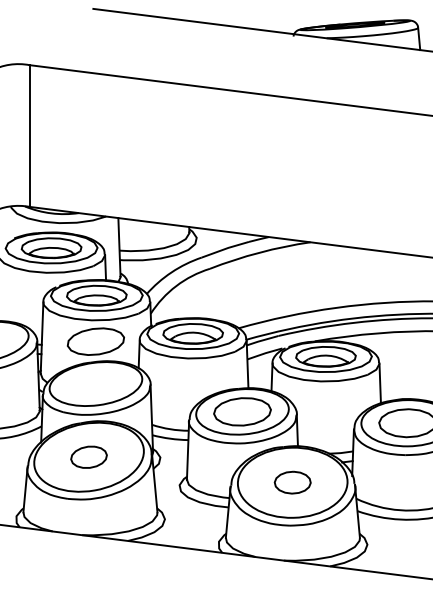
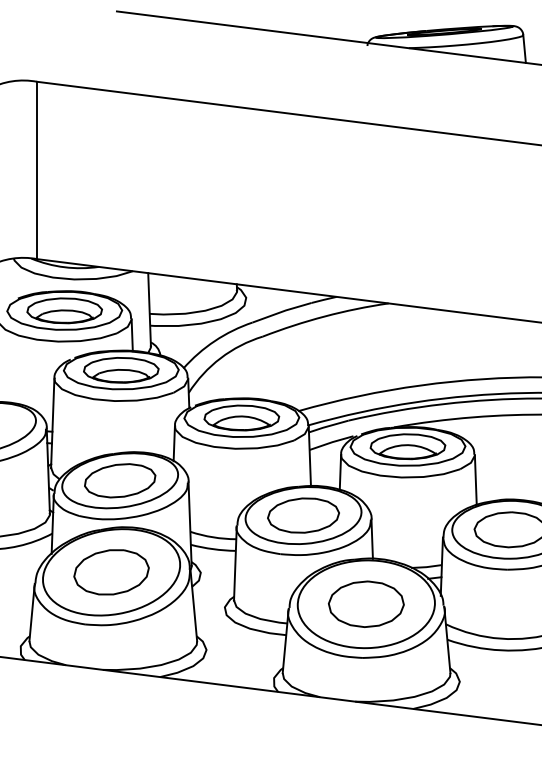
part: (96, 341) -> (120, 480), moved
part: (89, 457) -> (111, 572), size x1.67
part: (292, 482) -> (366, 603), size x1.67

